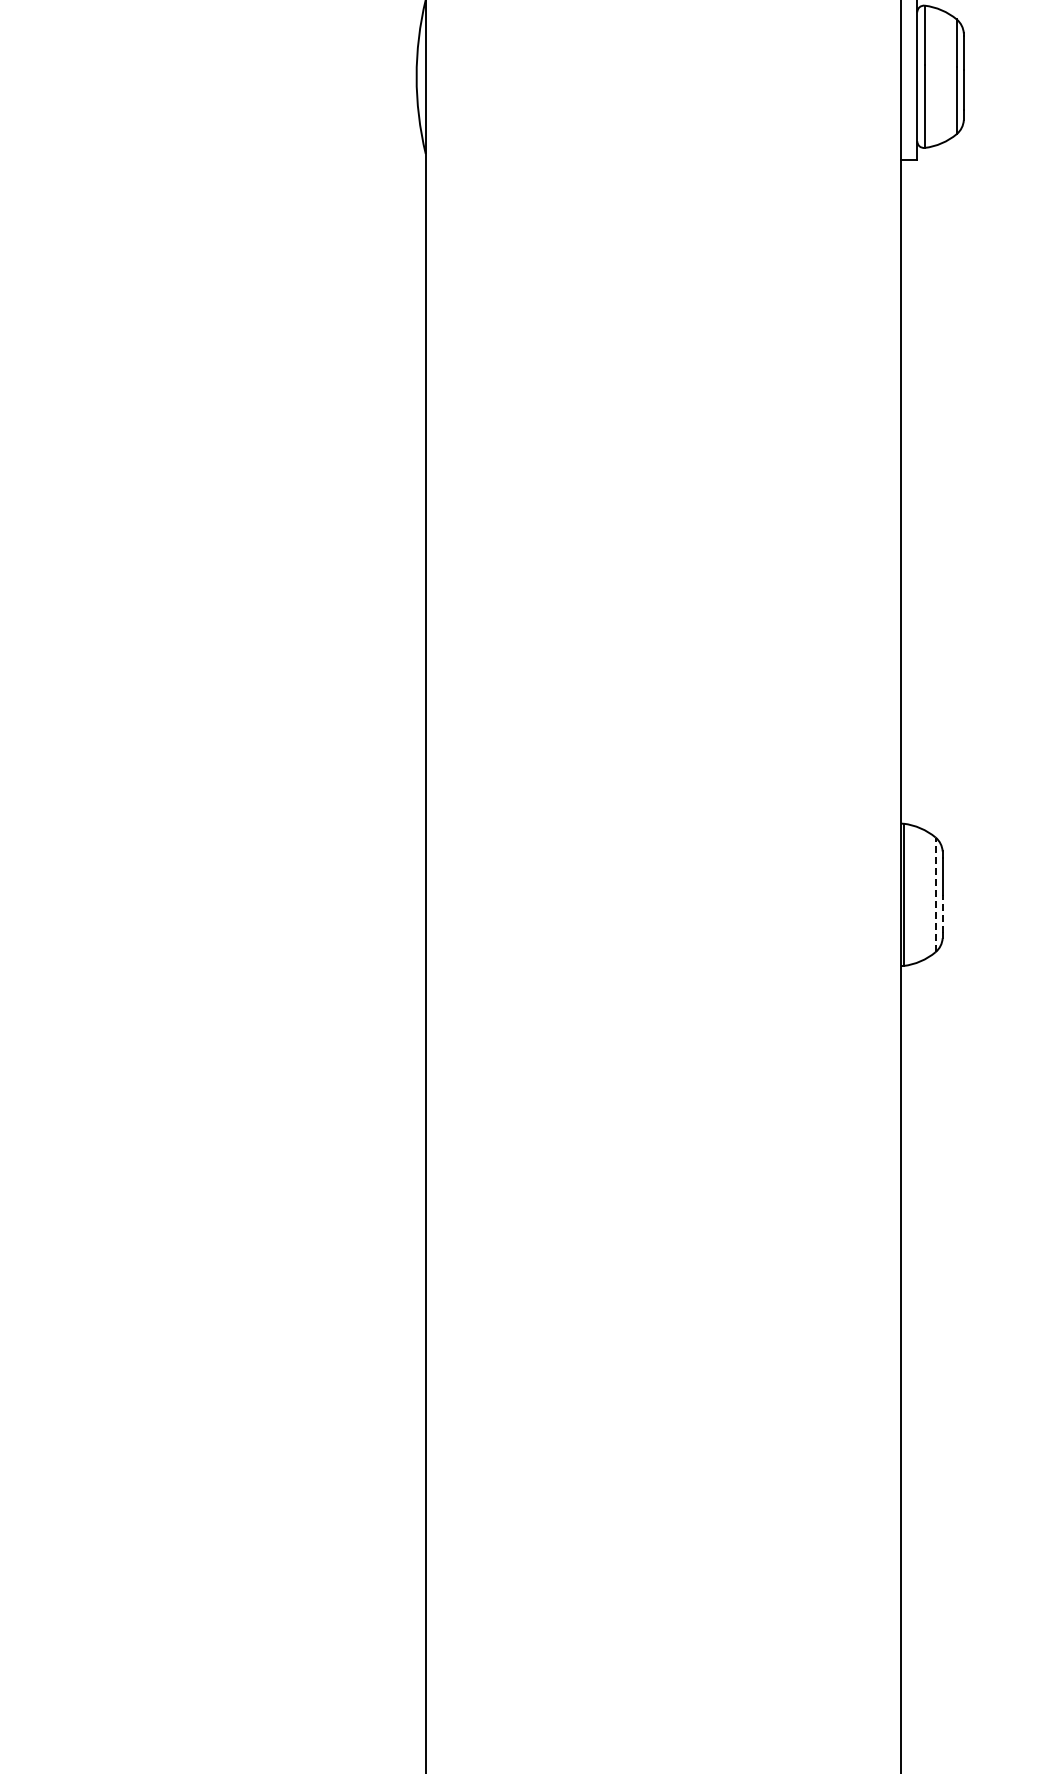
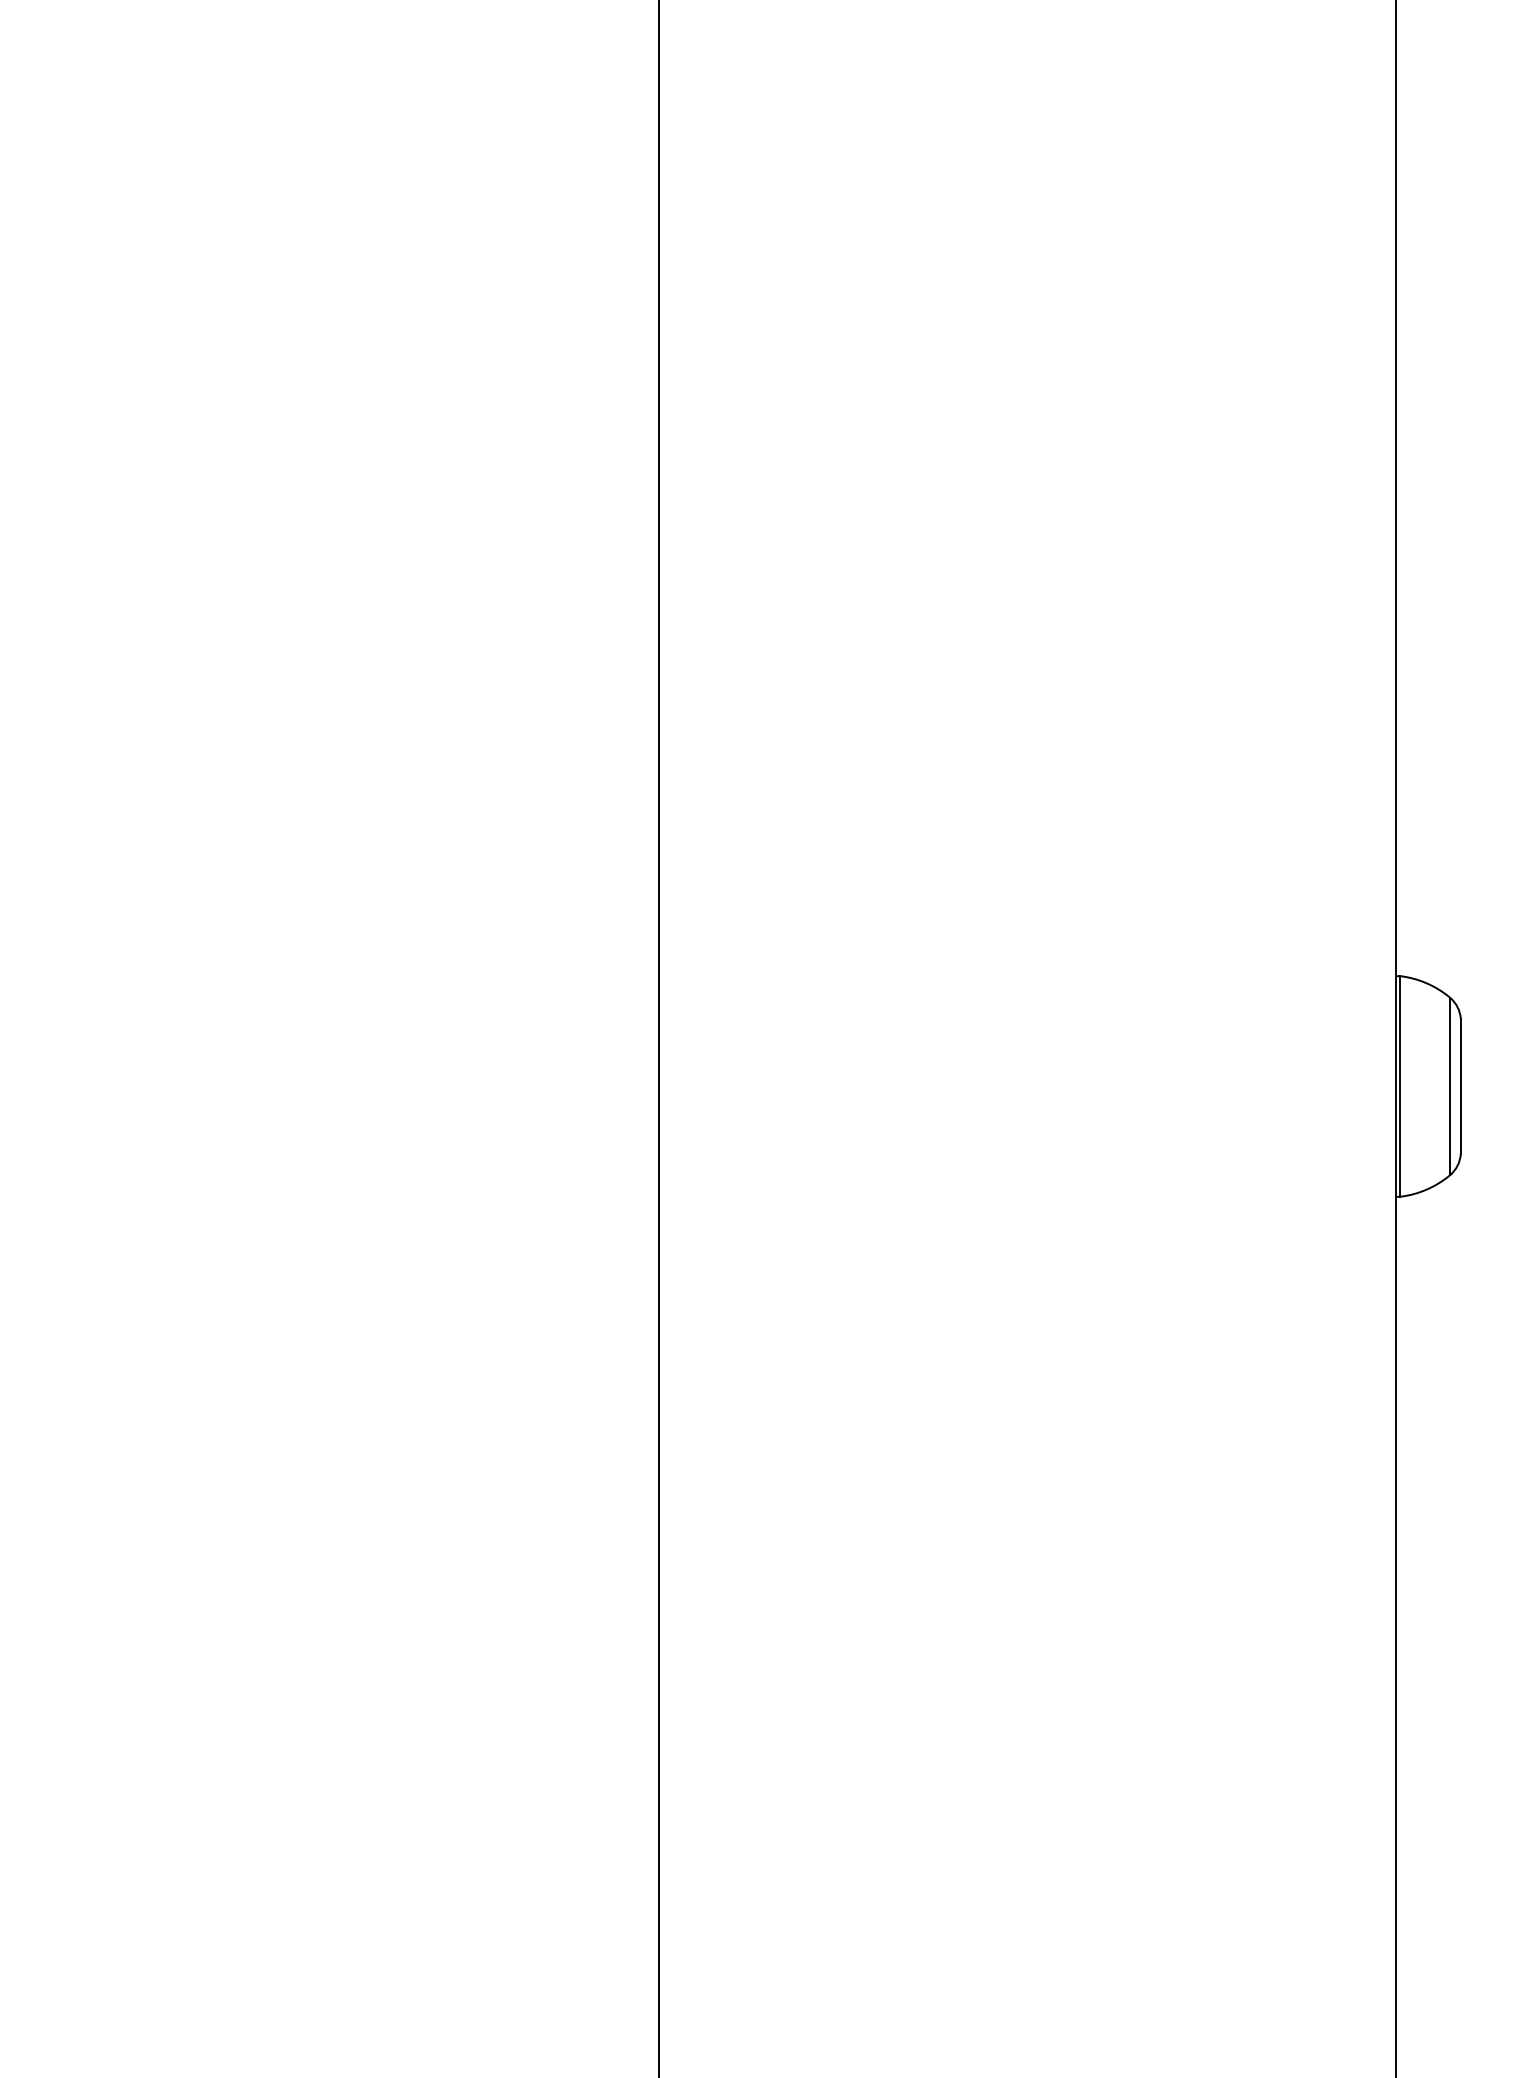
line: (935, 894) -> (1449, 1085), dashed -> solid
line: (942, 914) -> (1460, 1116), dashed -> solid

